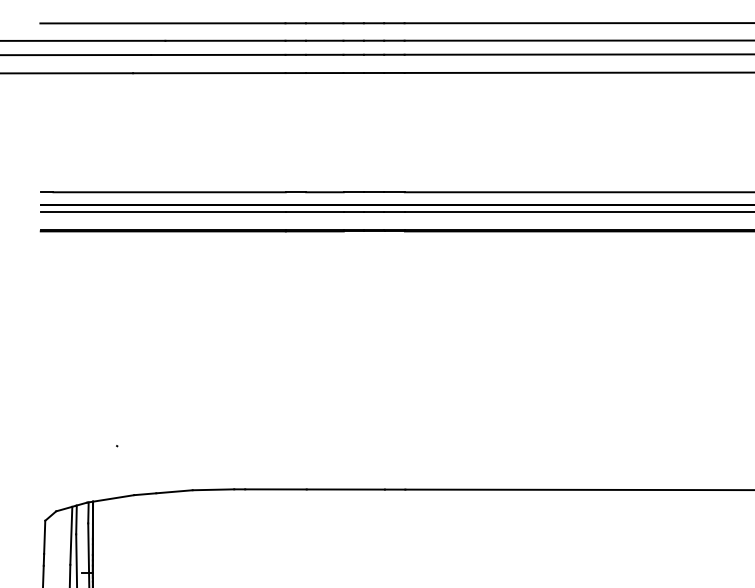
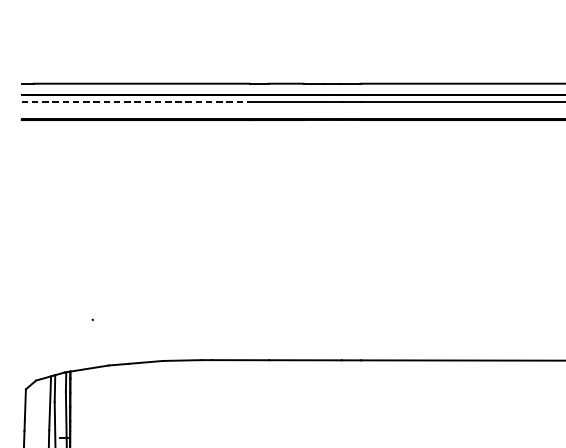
line: (163, 212) -> (135, 102), solid -> dashed

